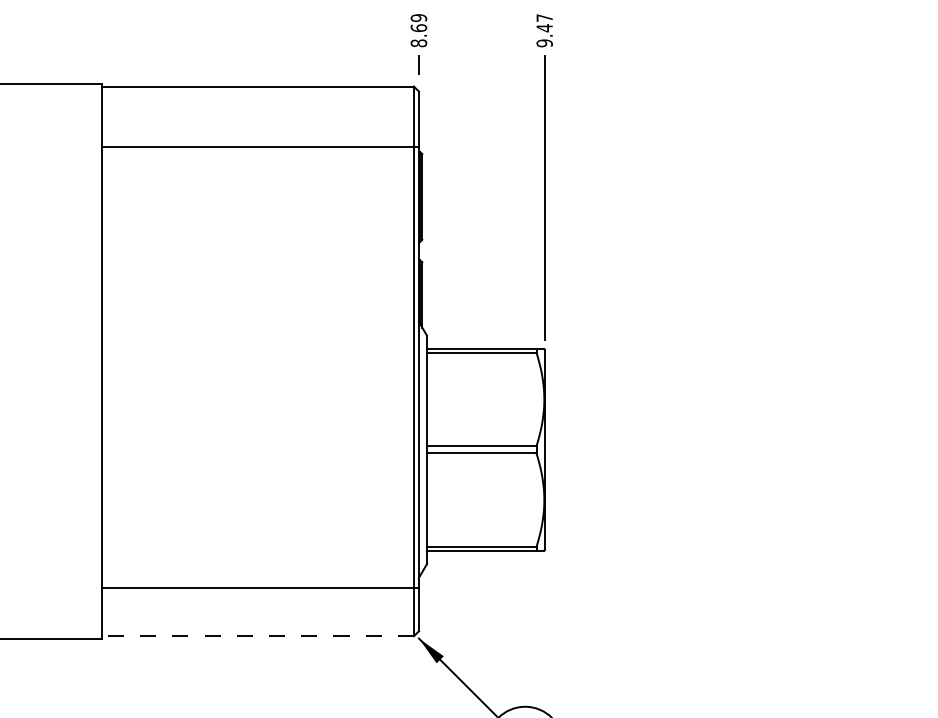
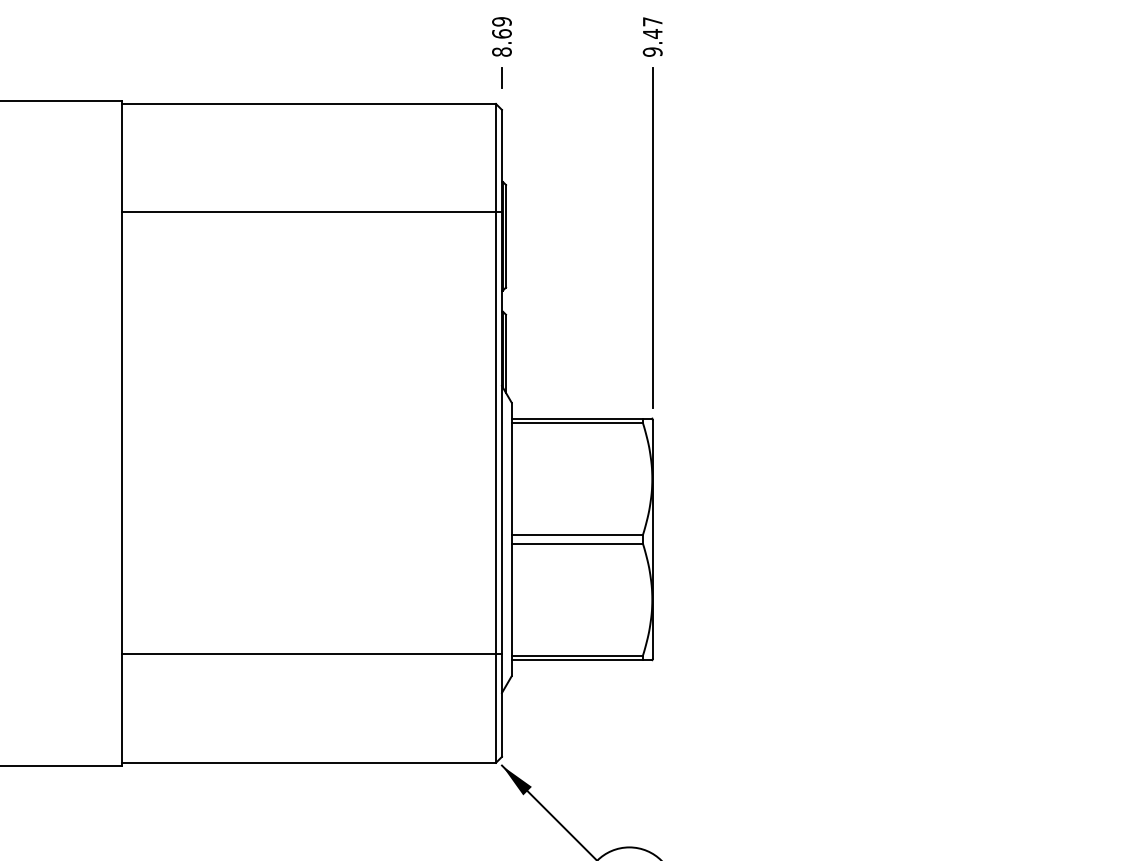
line: (260, 147) -> (311, 212), moved
line: (260, 588) -> (311, 654), moved
line: (257, 635) -> (308, 762), dashed -> solid

